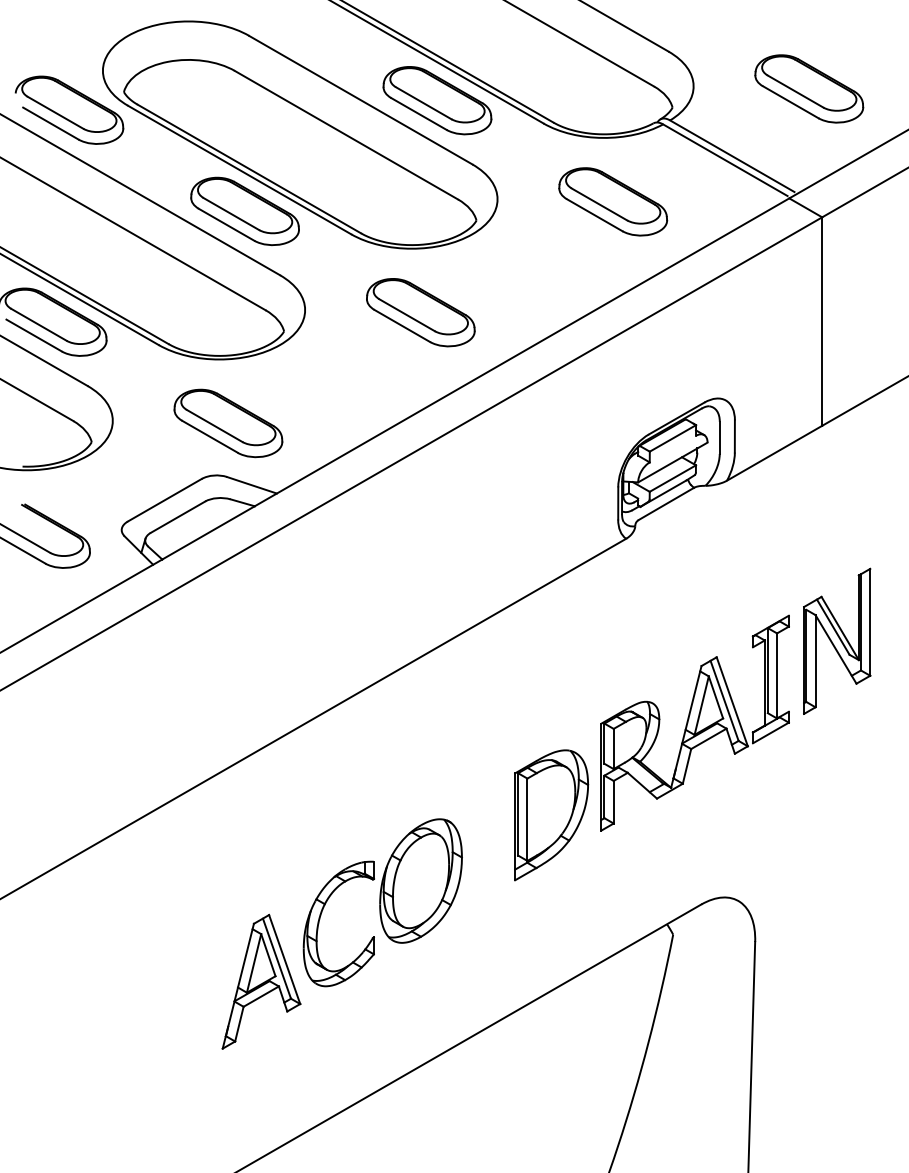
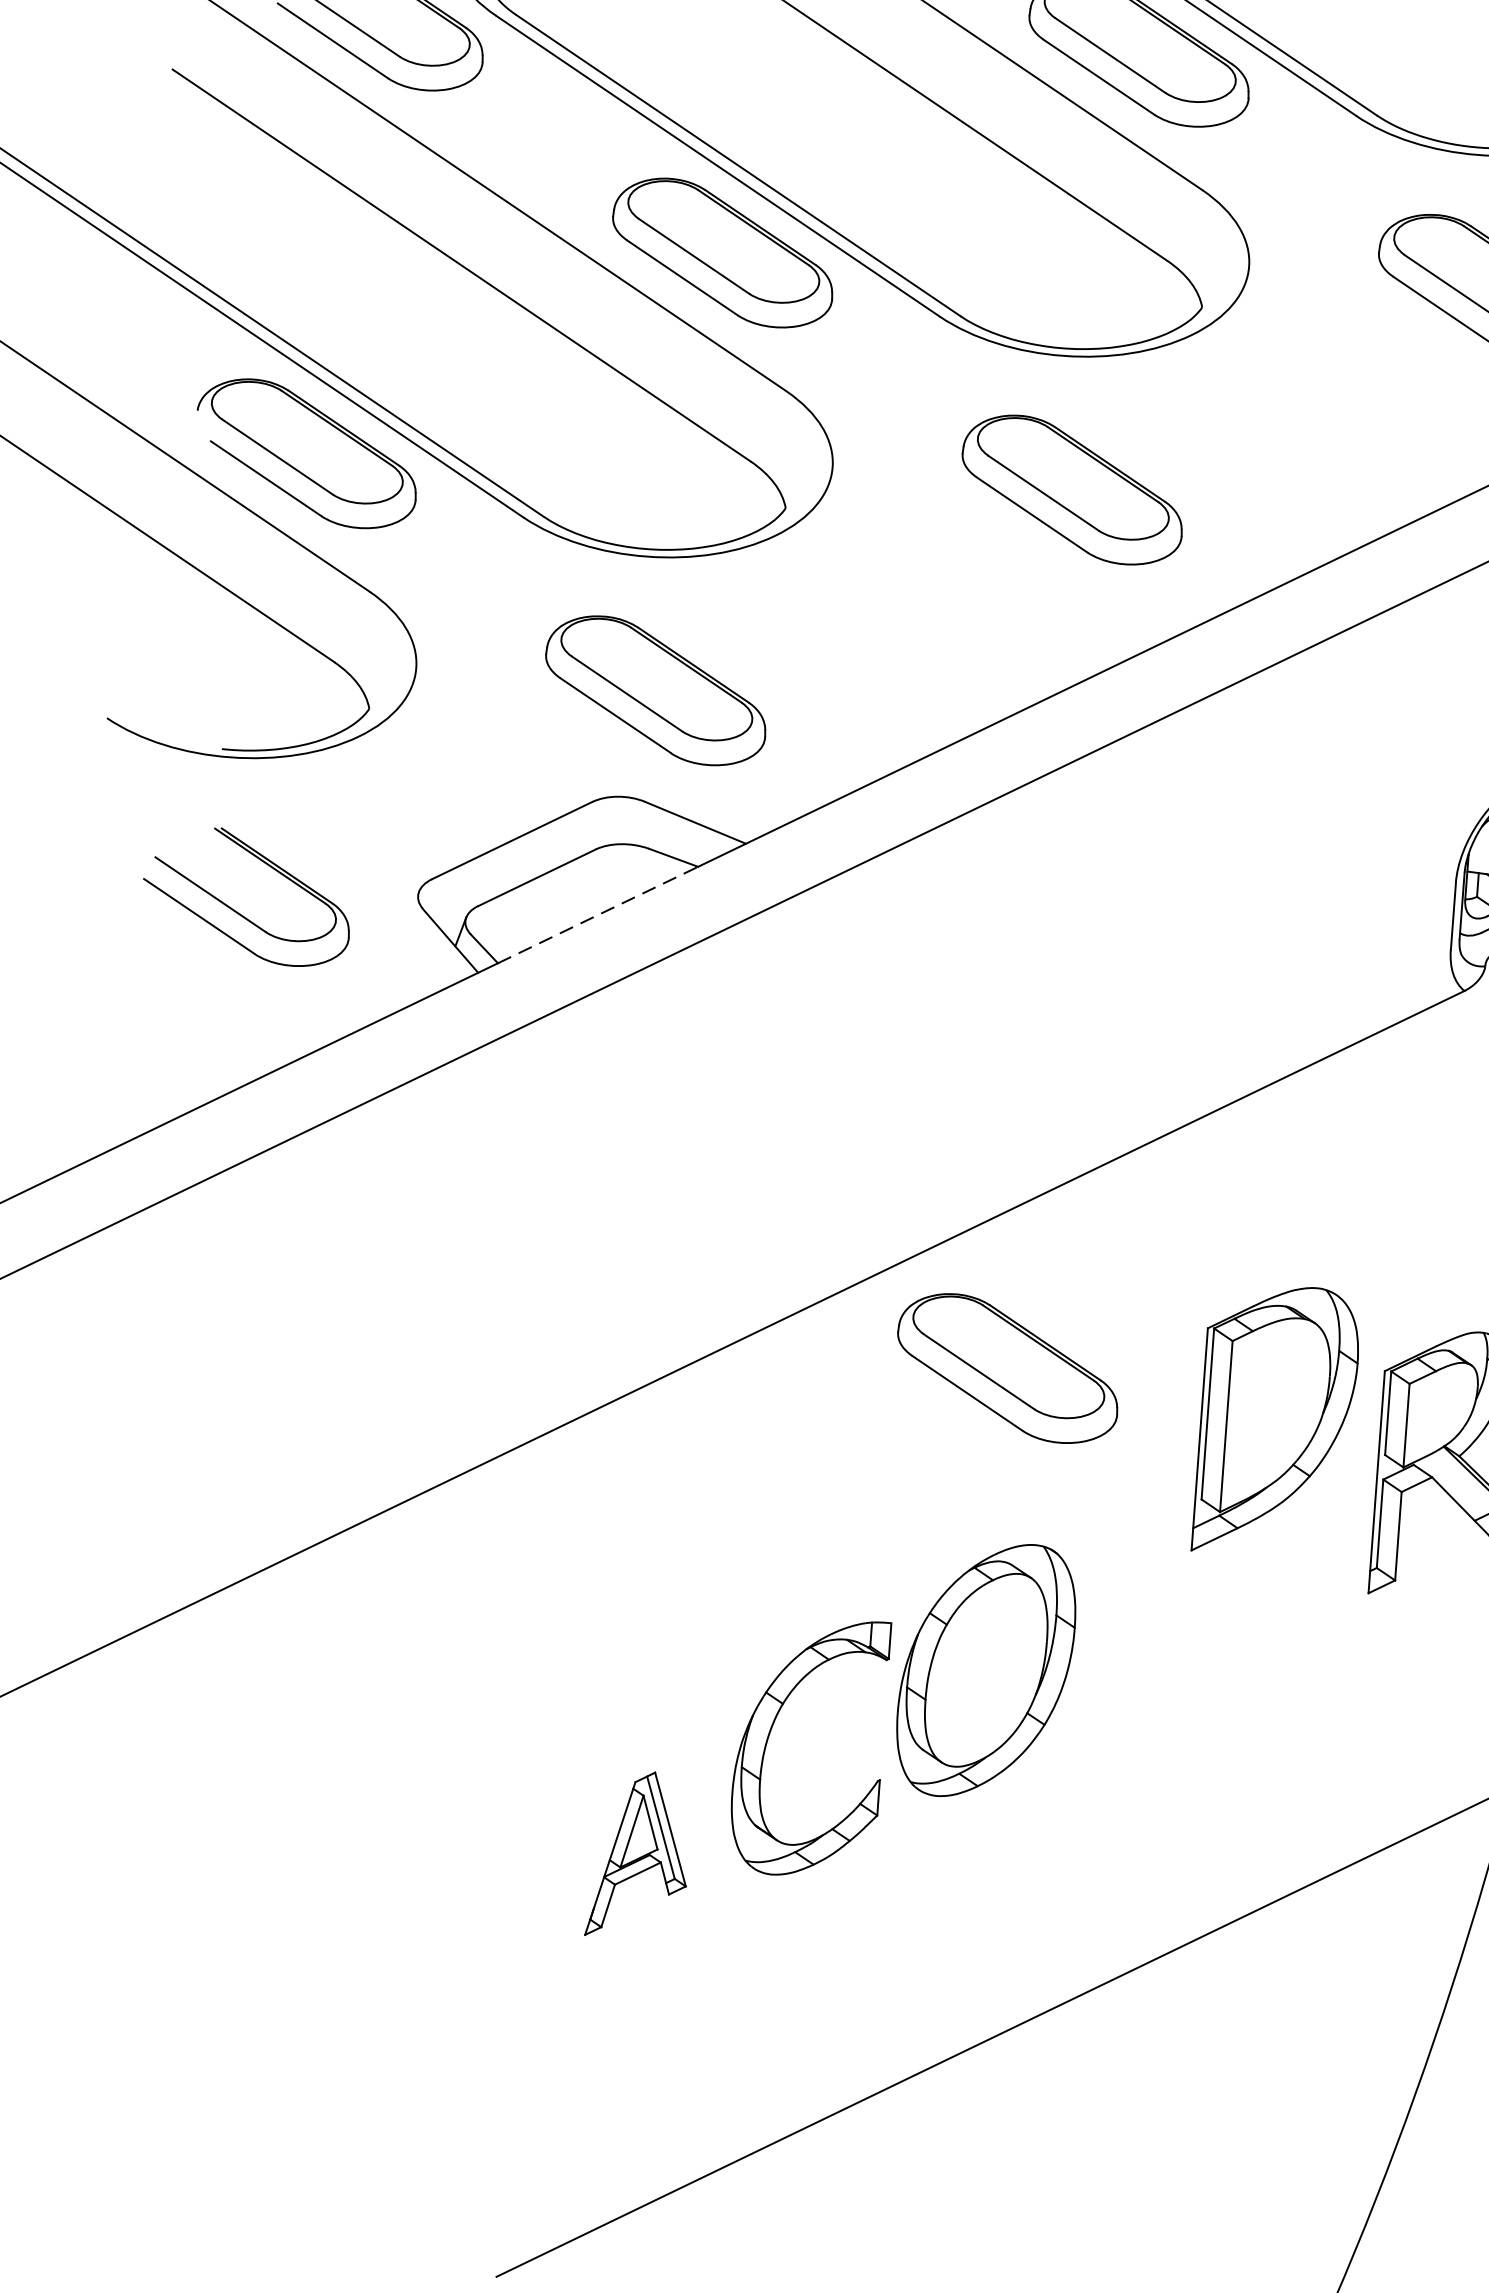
line: (208, 532) -> (598, 914), solid -> dashed
part: (420, 735) -> (1007, 1368), added
part: (551, 815) -> (1276, 1421), moved
part: (261, 981) -> (639, 1854), size x0.6

